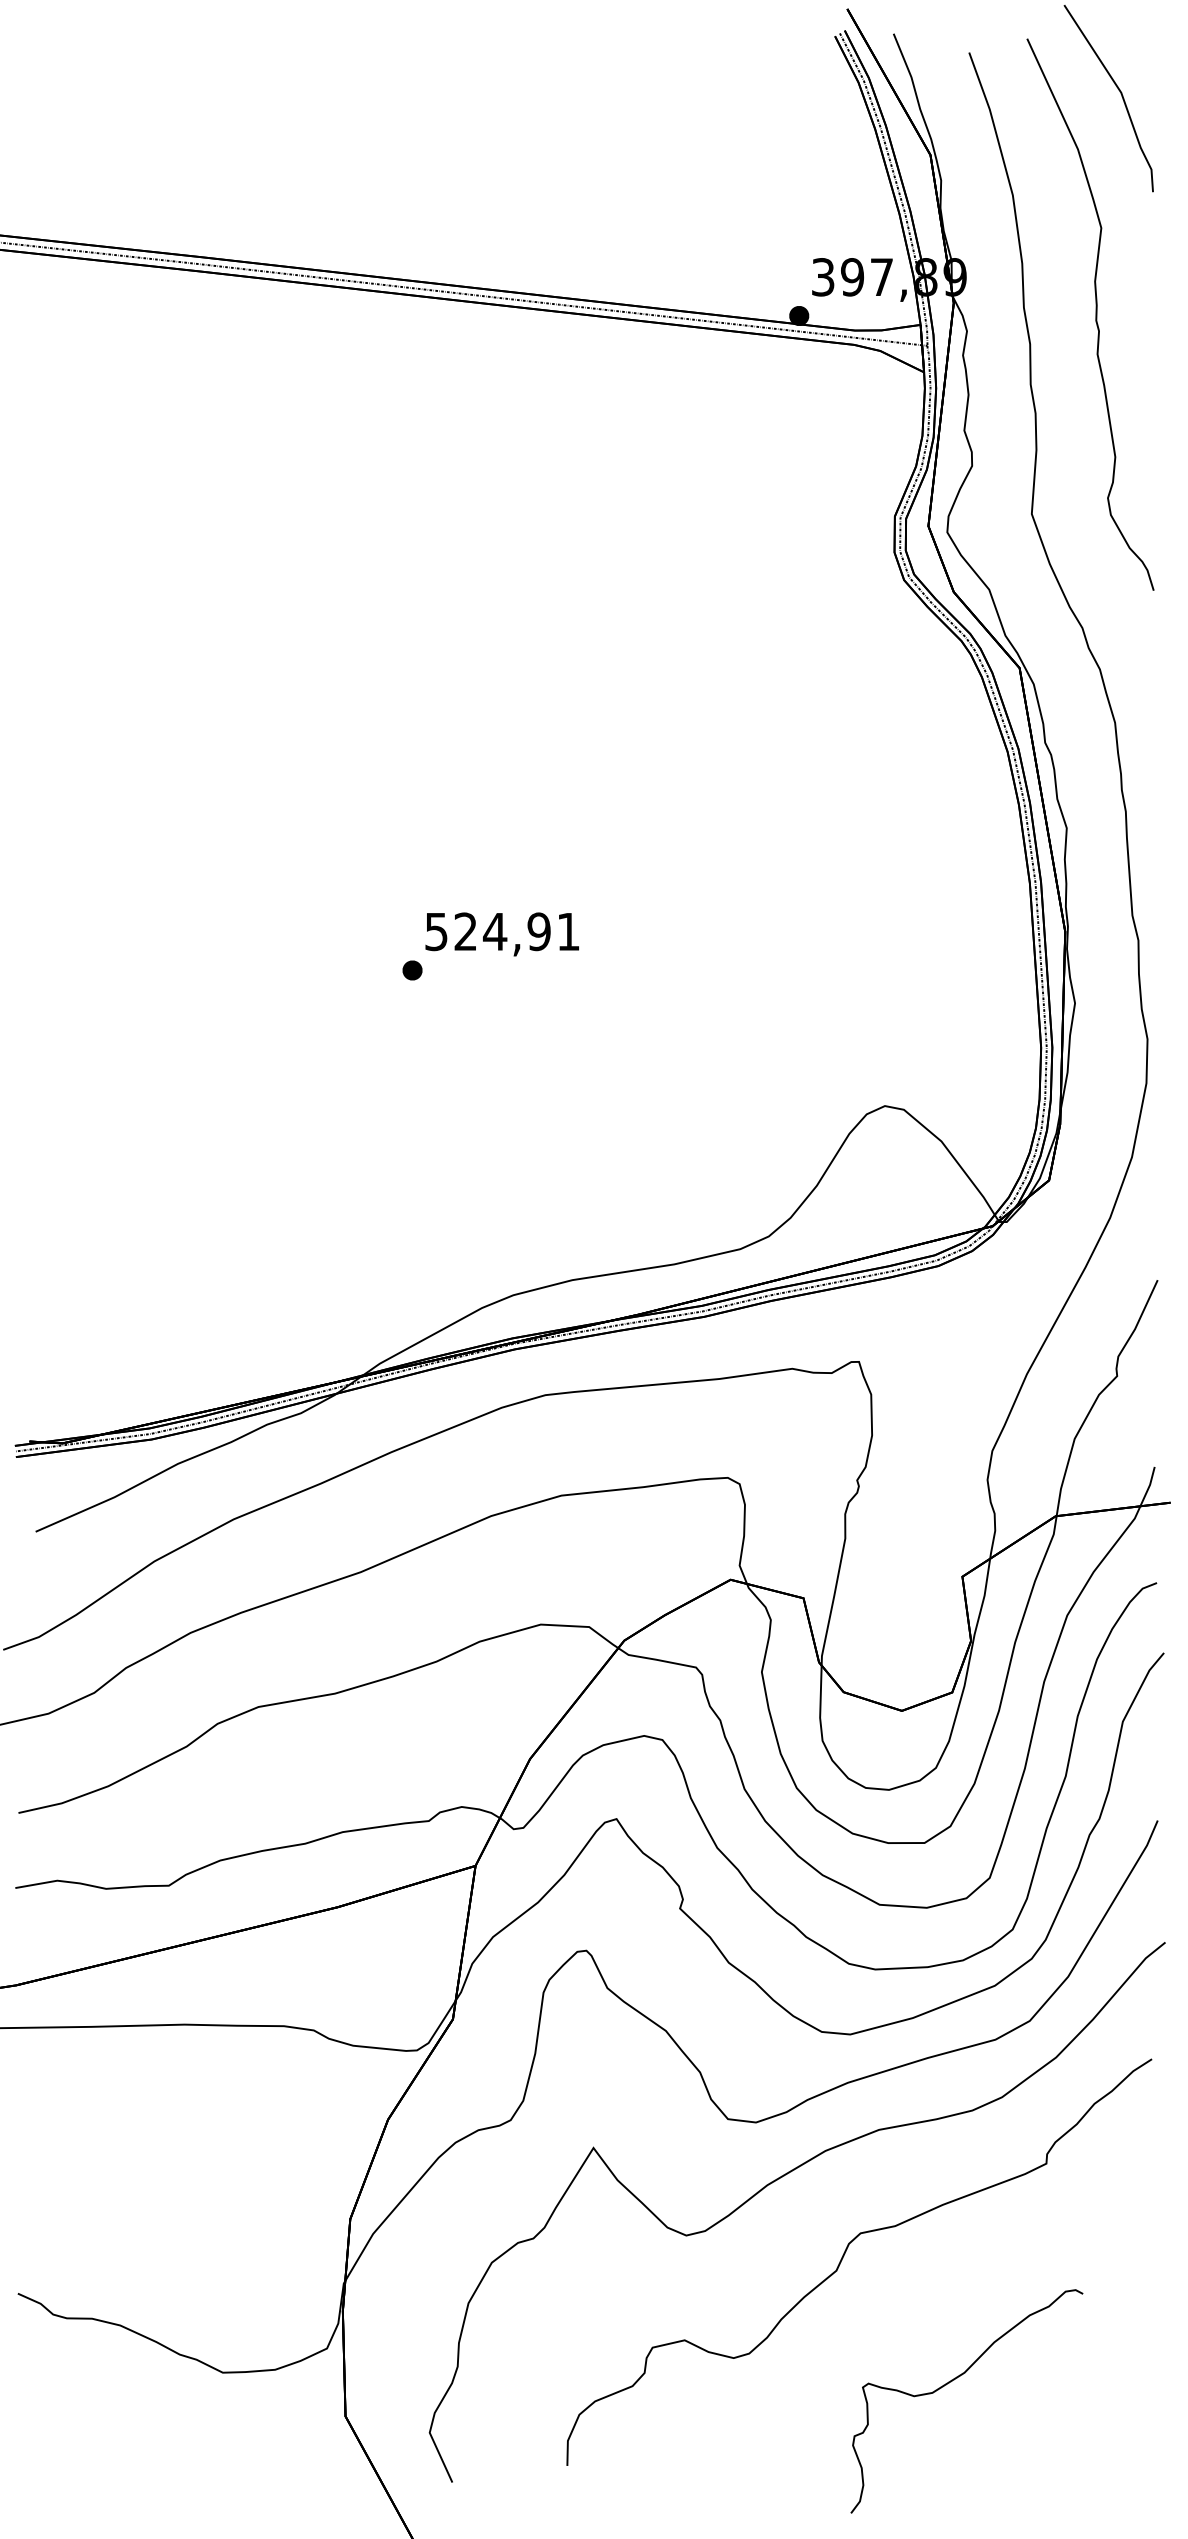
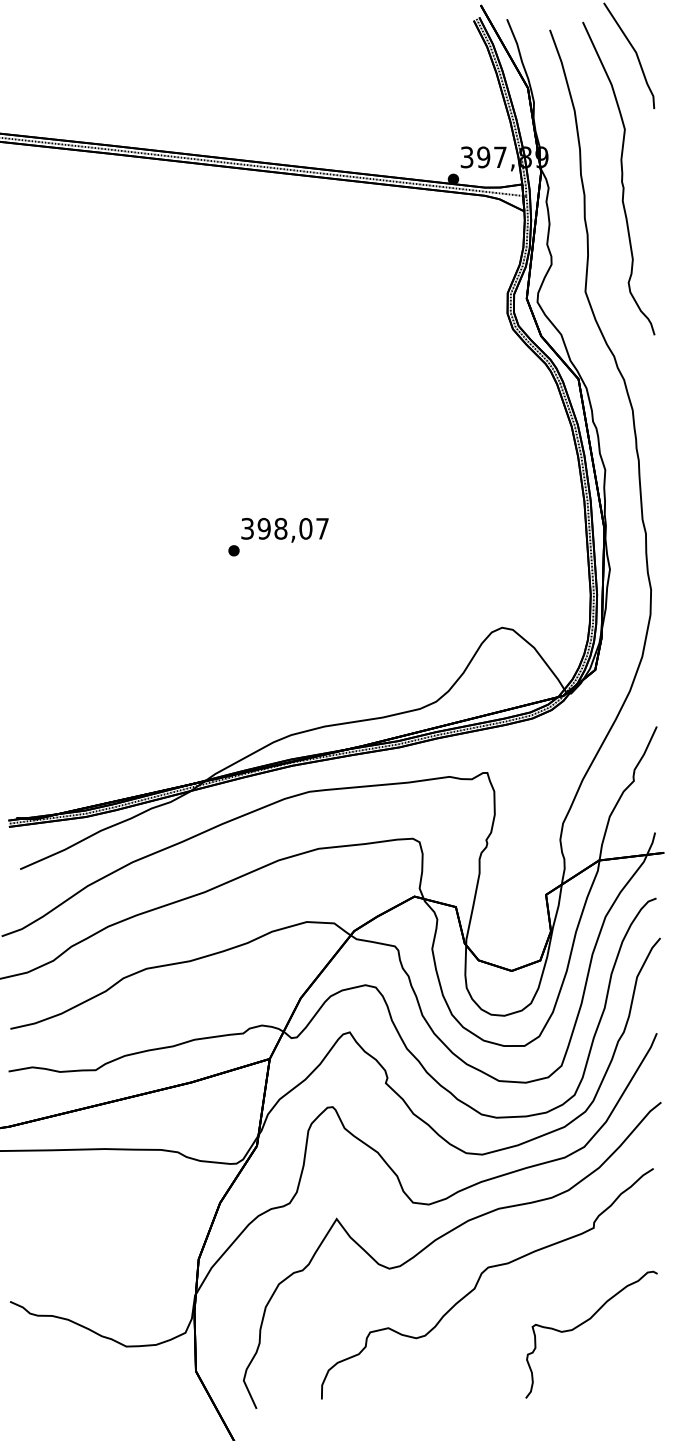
text: (503, 931) -> (285, 528), 524,91 -> 398,07
part: (957, 2379) -> (586, 1322), moved

